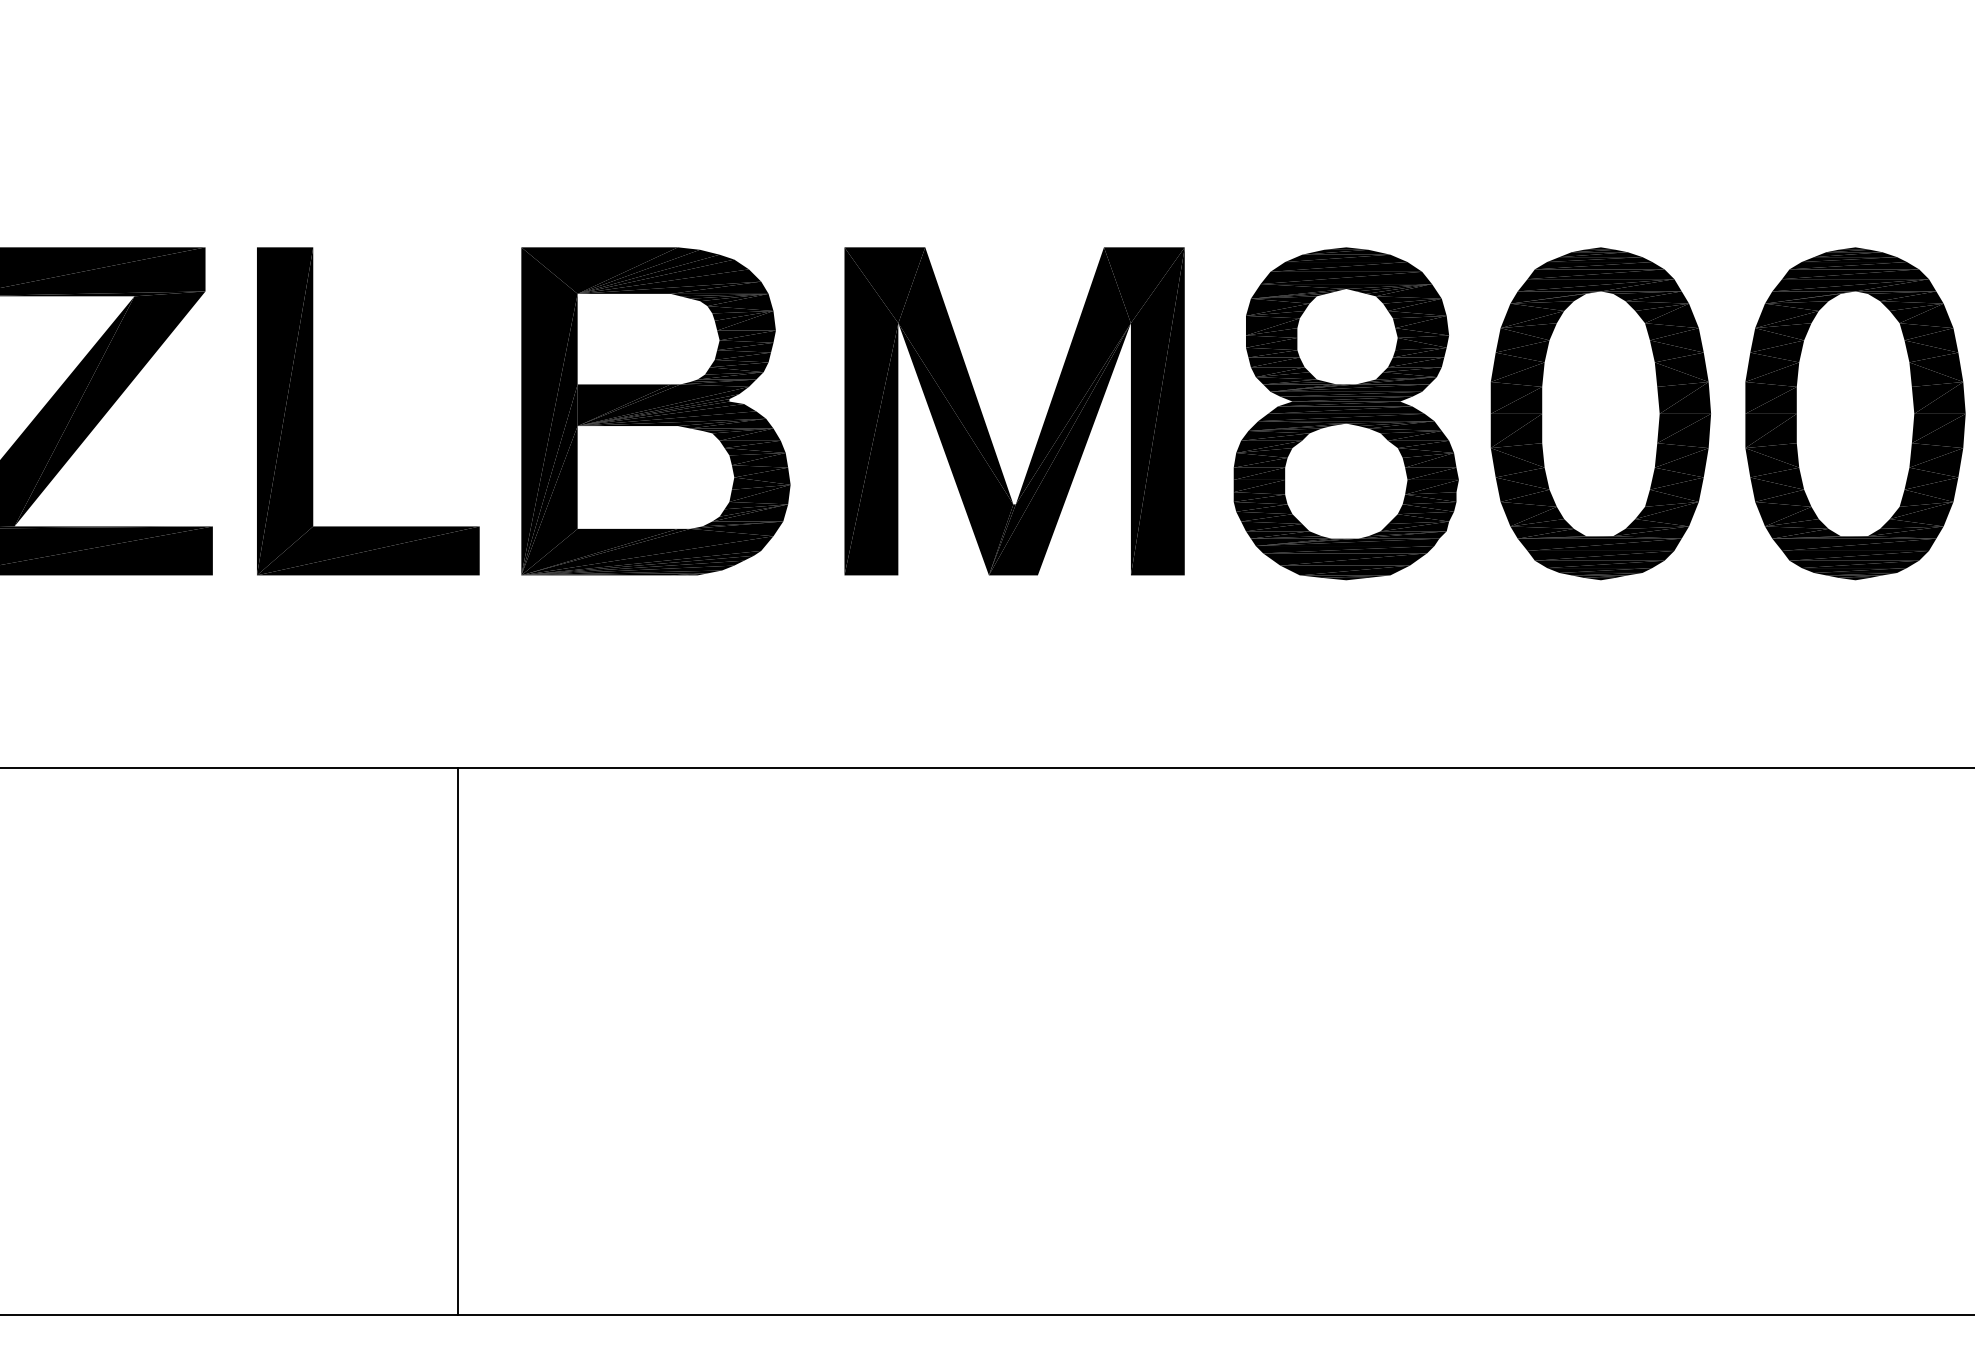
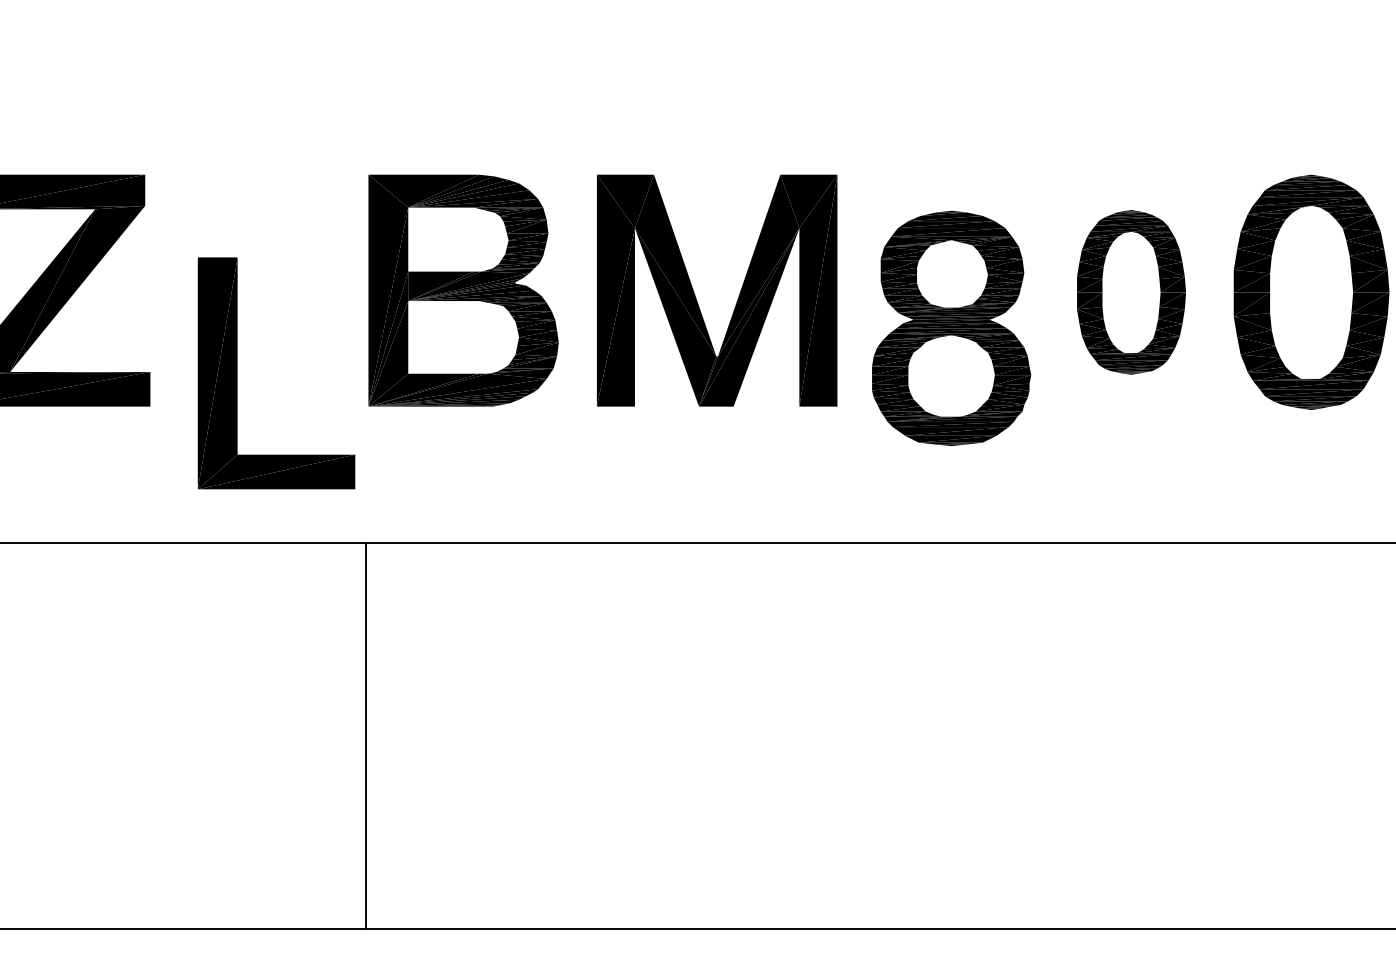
part: (313, 411) -> (237, 373), moved
part: (1345, 413) -> (951, 328), moved
part: (1600, 413) -> (1131, 292), size x0.7
line: (458, 1040) -> (366, 735), moved

